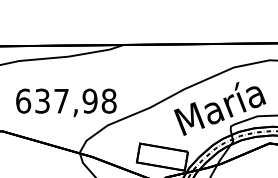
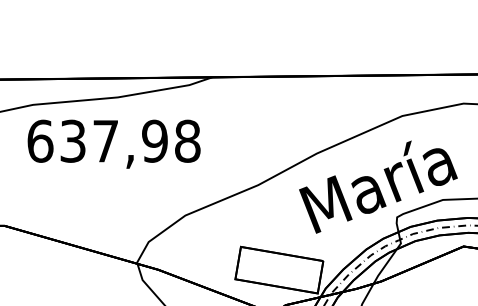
text: (66, 102) -> (114, 143), moved

